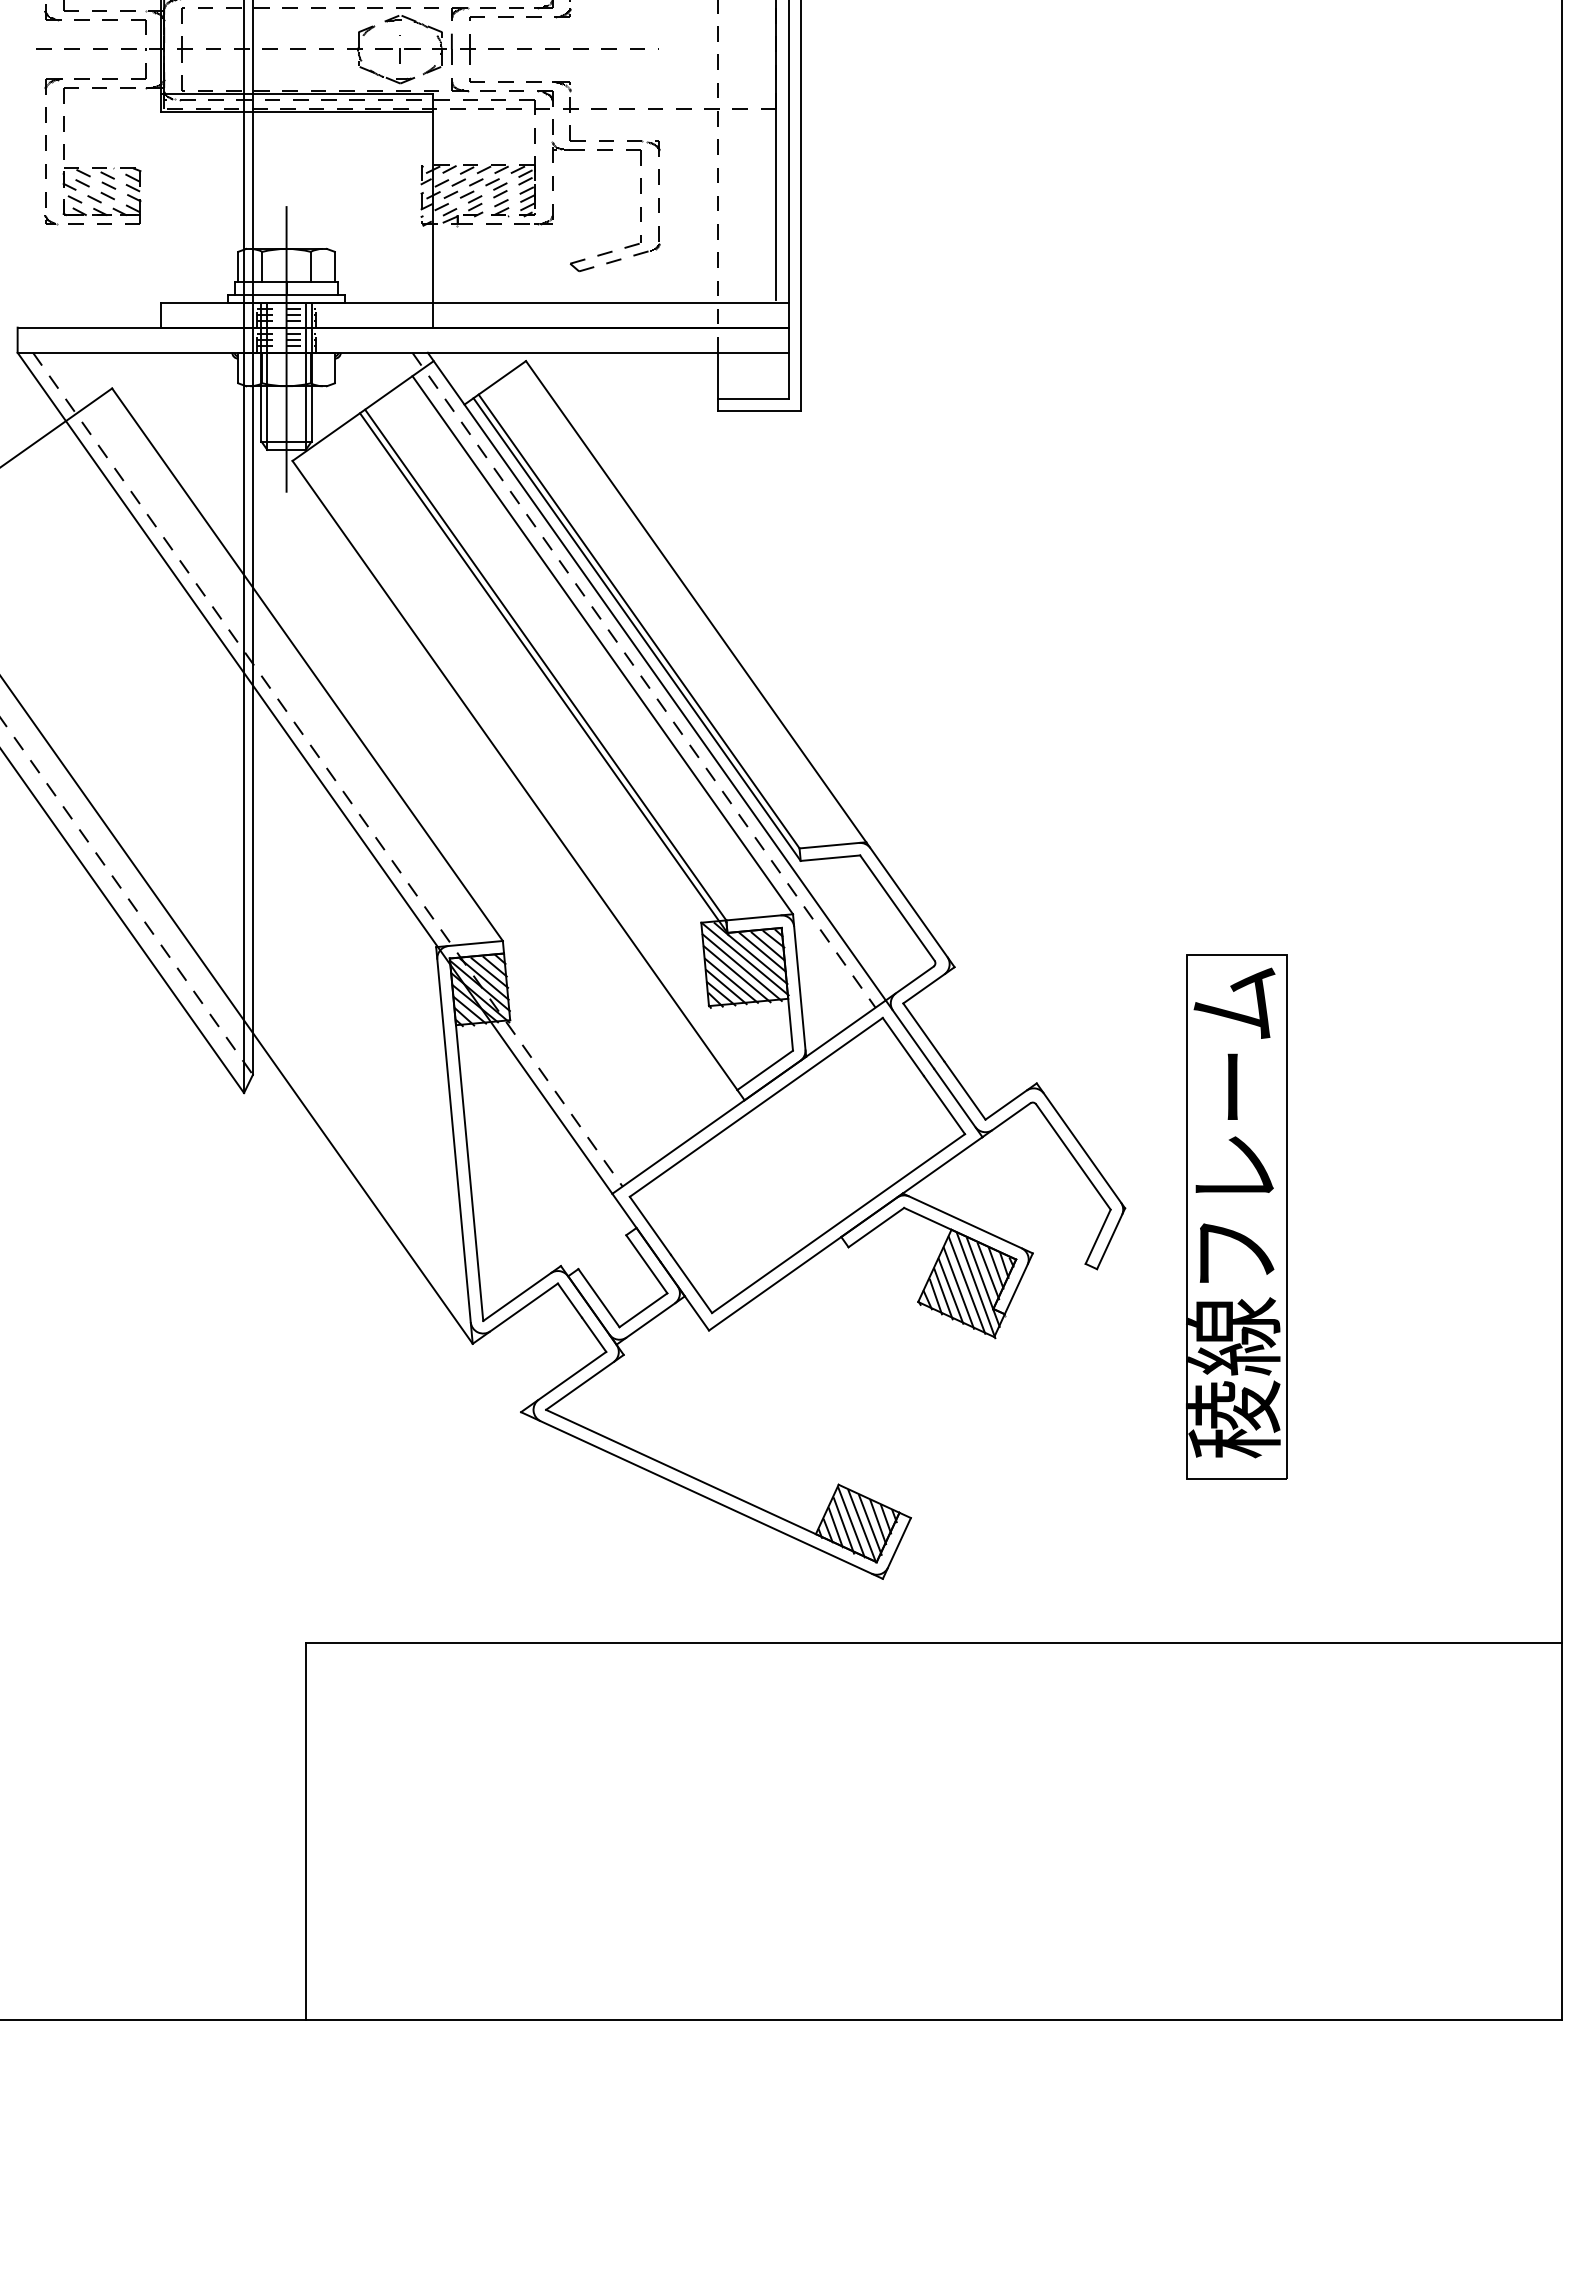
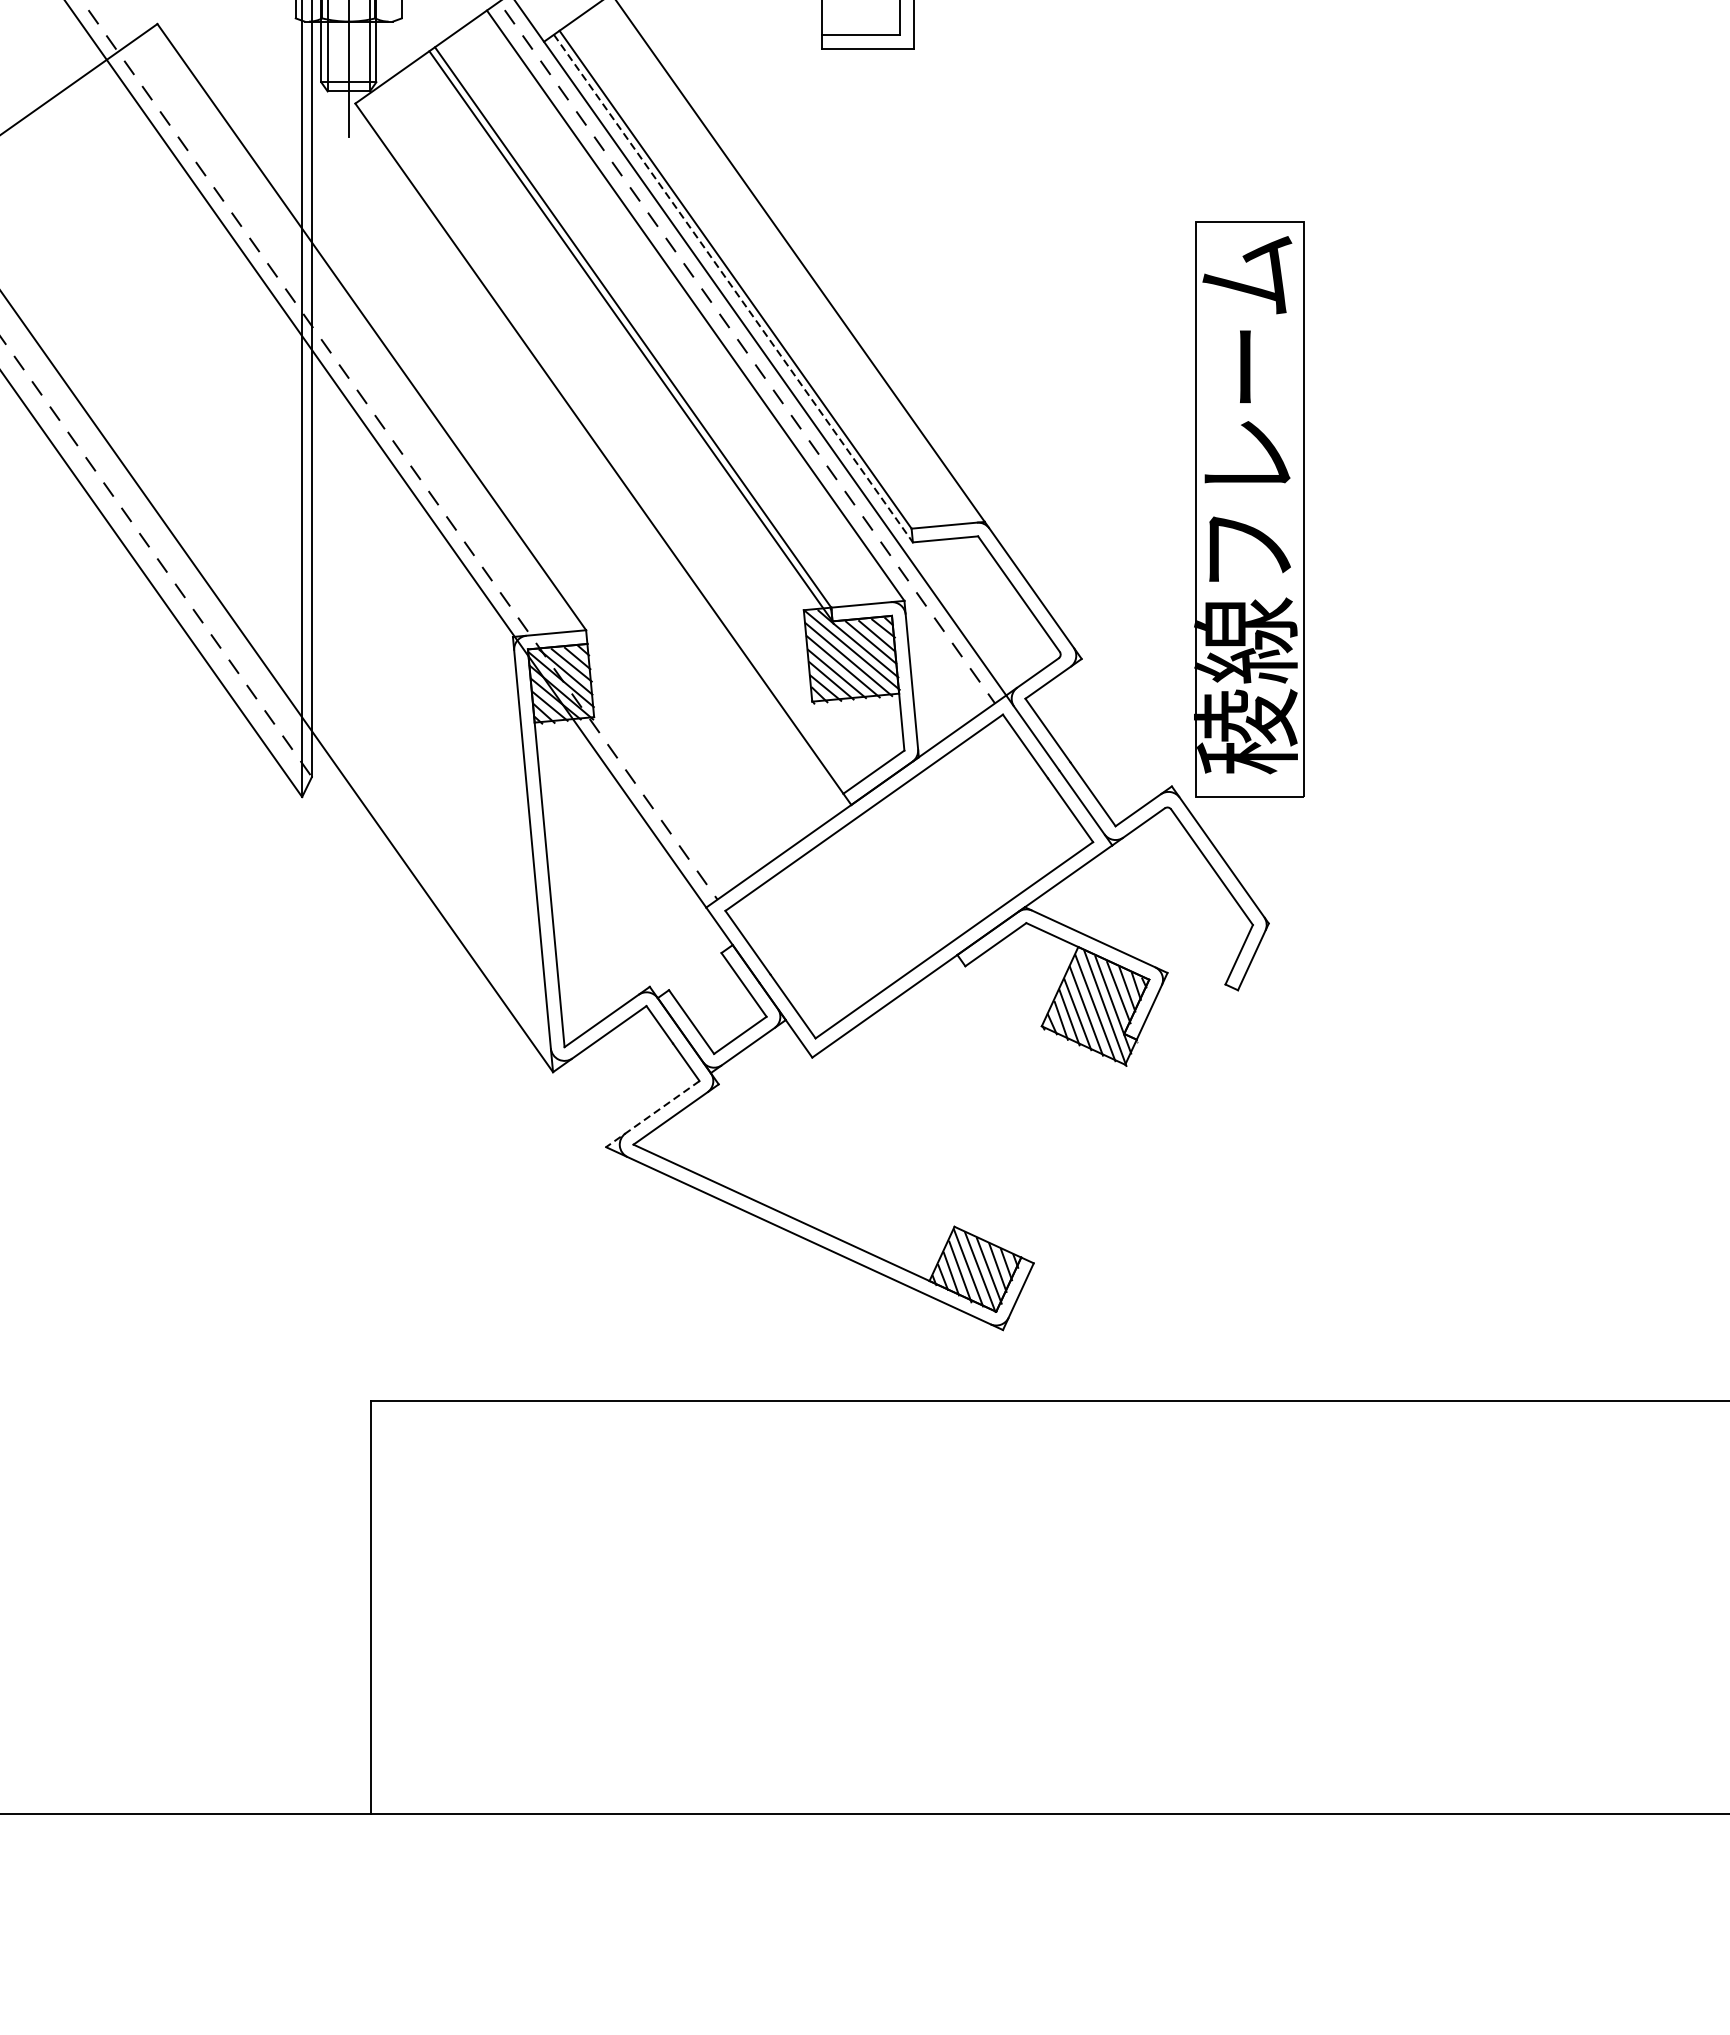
line: (637, 630) -> (733, 289), solid -> dashed
part: (1236, 1216) -> (1249, 509), moved
line: (563, 1382) -> (652, 1114), solid -> dashed

